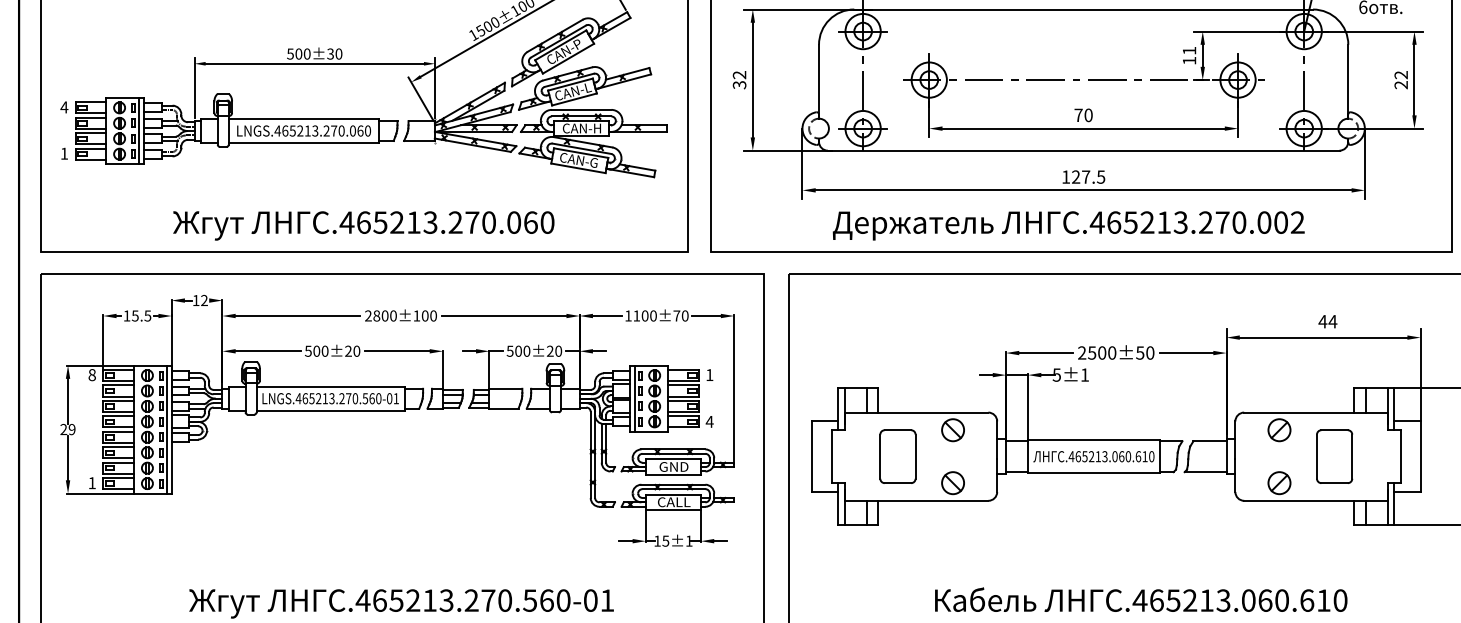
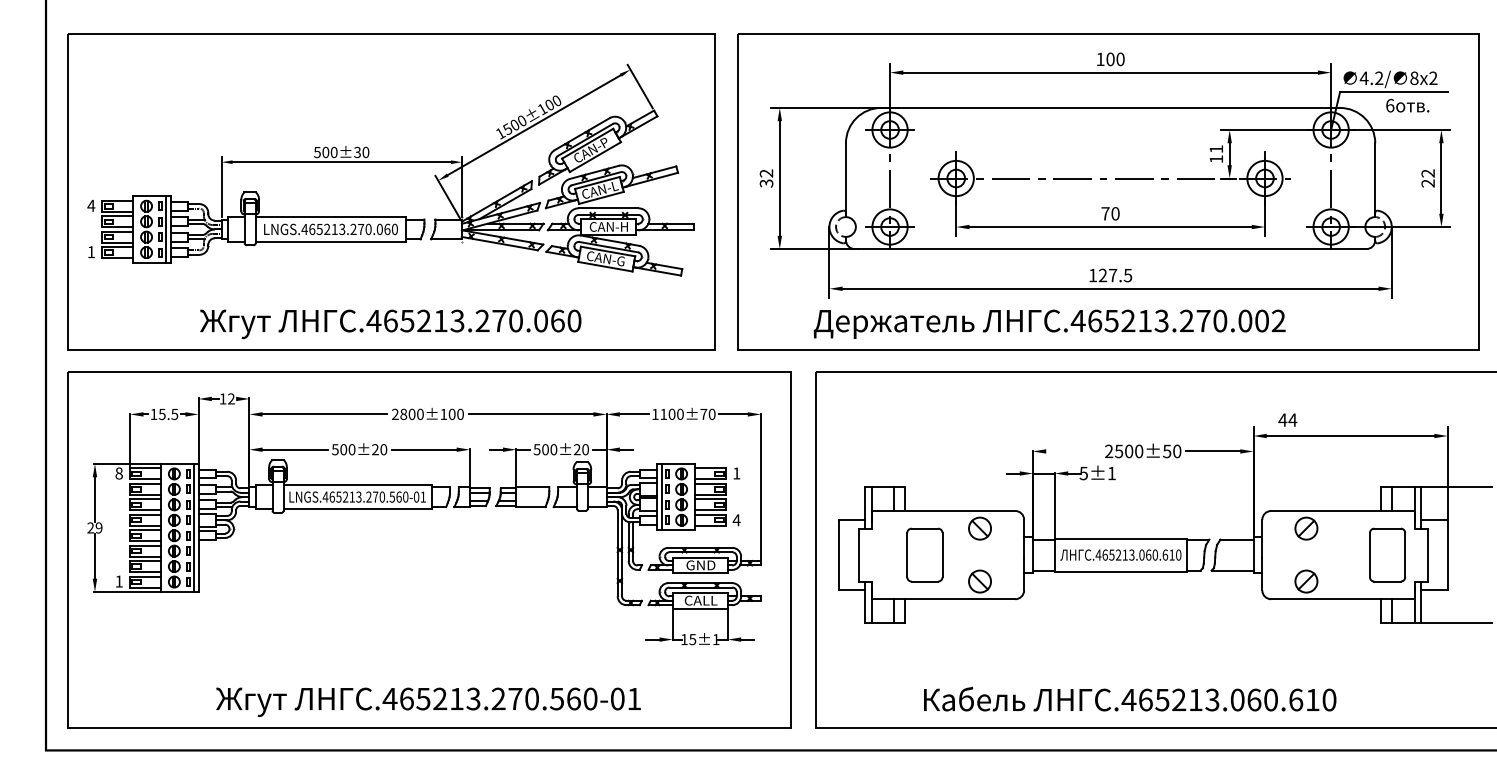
text: (1068, 225) -> (1049, 323), moved
text: (1327, 321) -> (1287, 419), moved
line: (1045, 353) -> (1072, 451), removed
part: (1334, 456) -> (1387, 554), moved
text: (1141, 599) -> (1130, 698), moved

